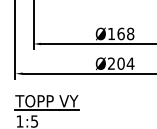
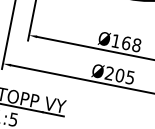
text: (130, 63) -> (130, 77), Ø204 -> Ø205

